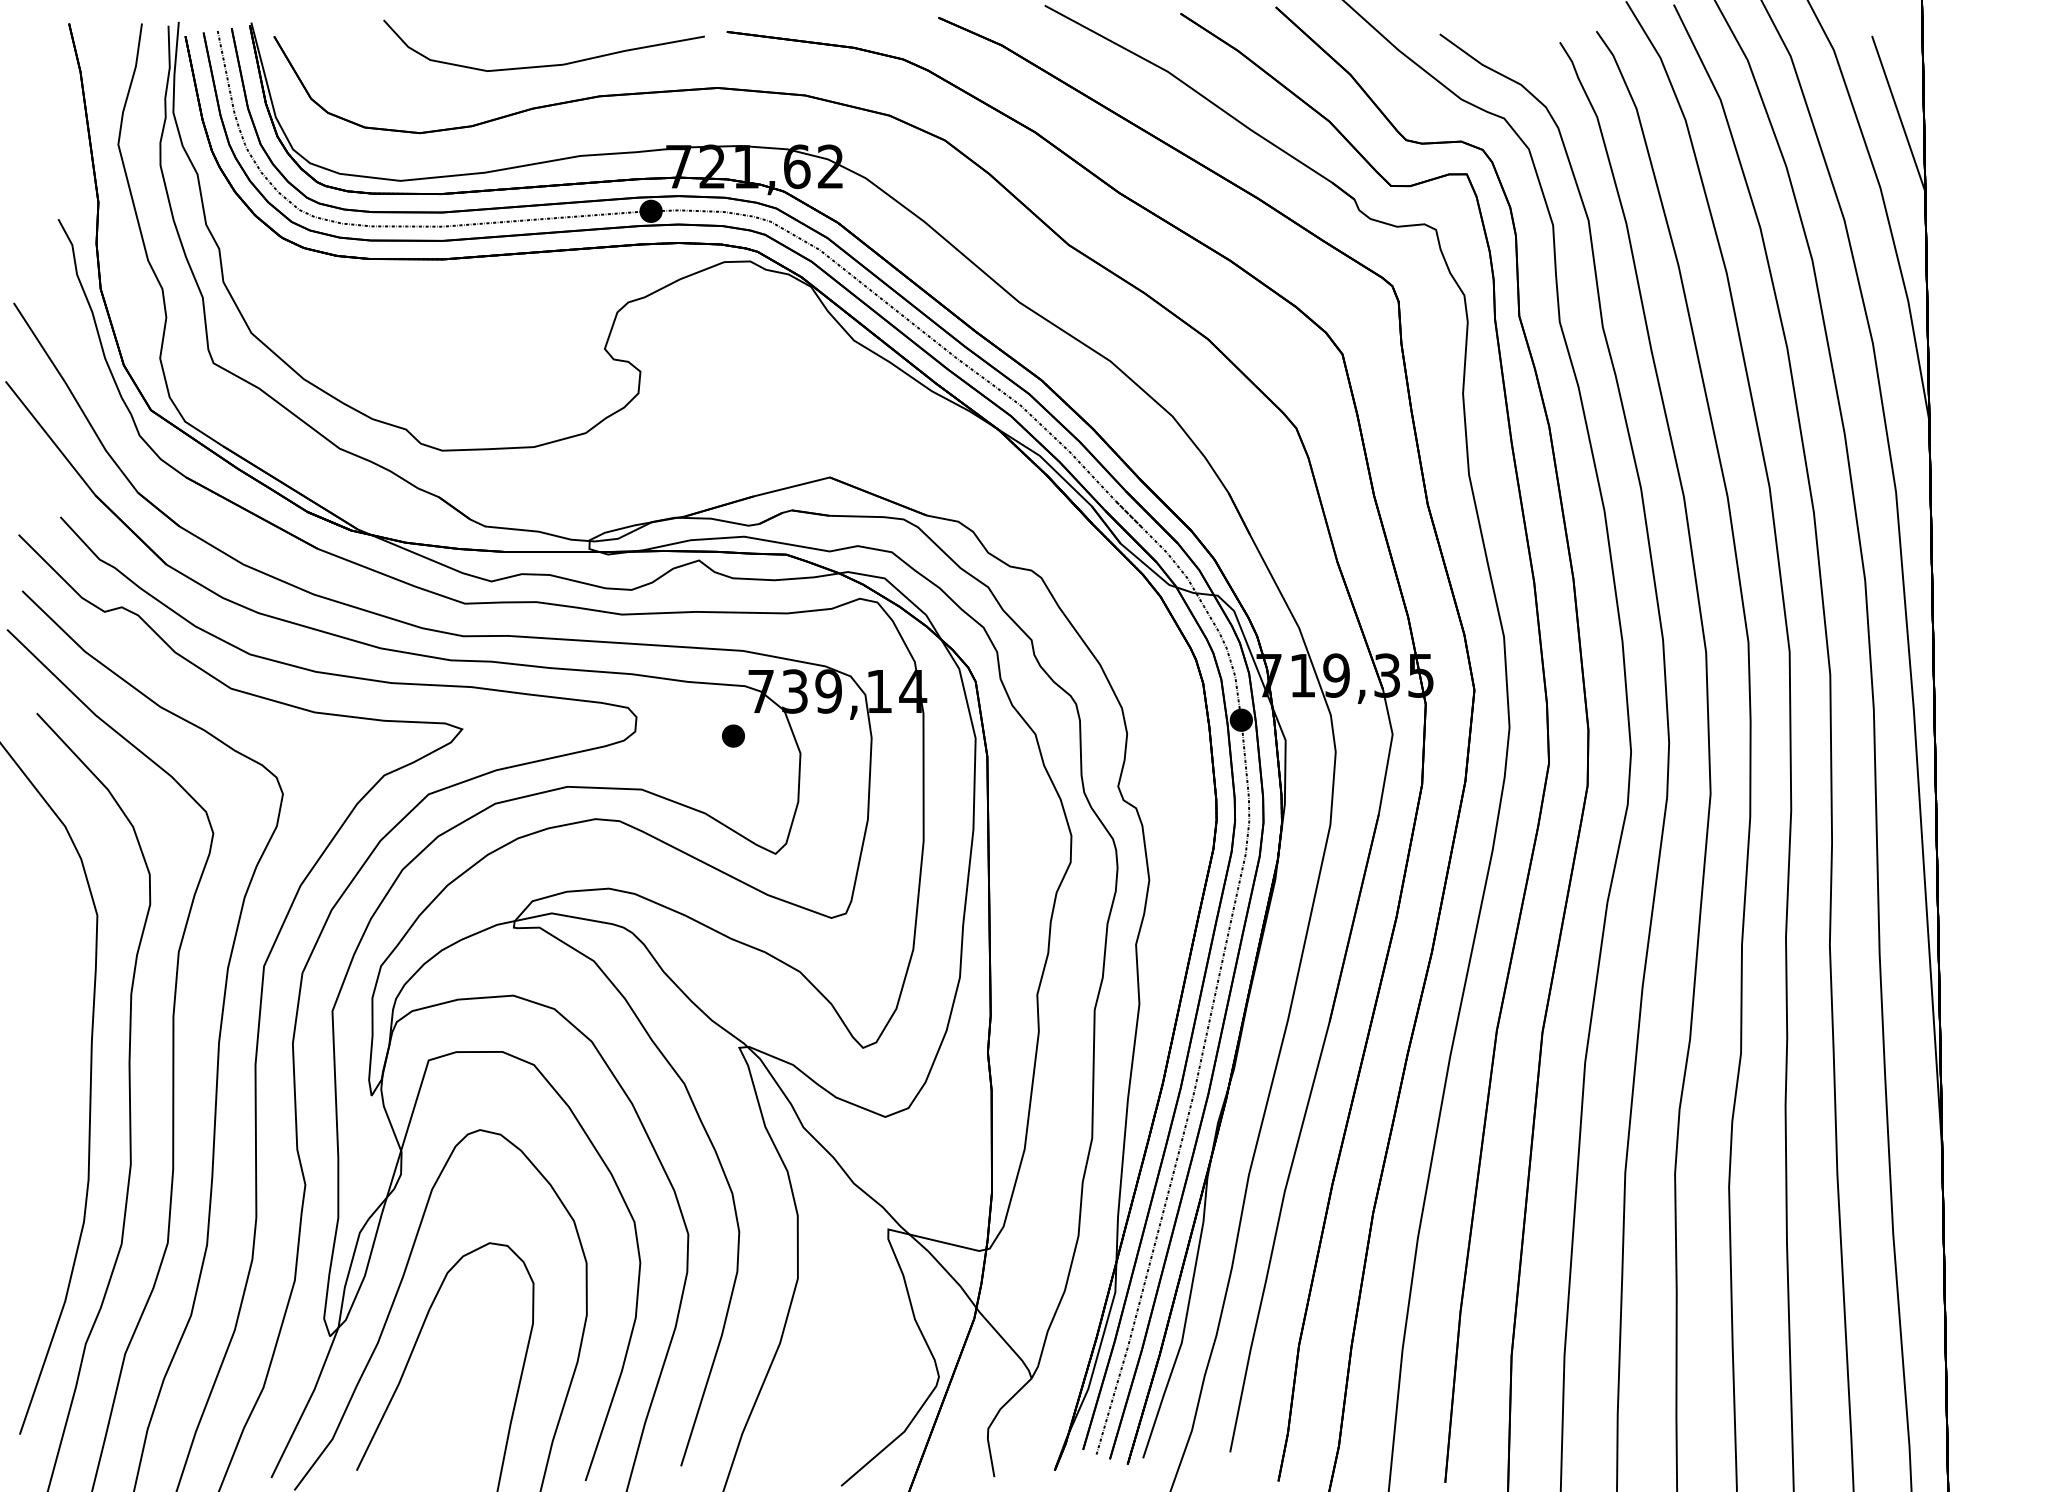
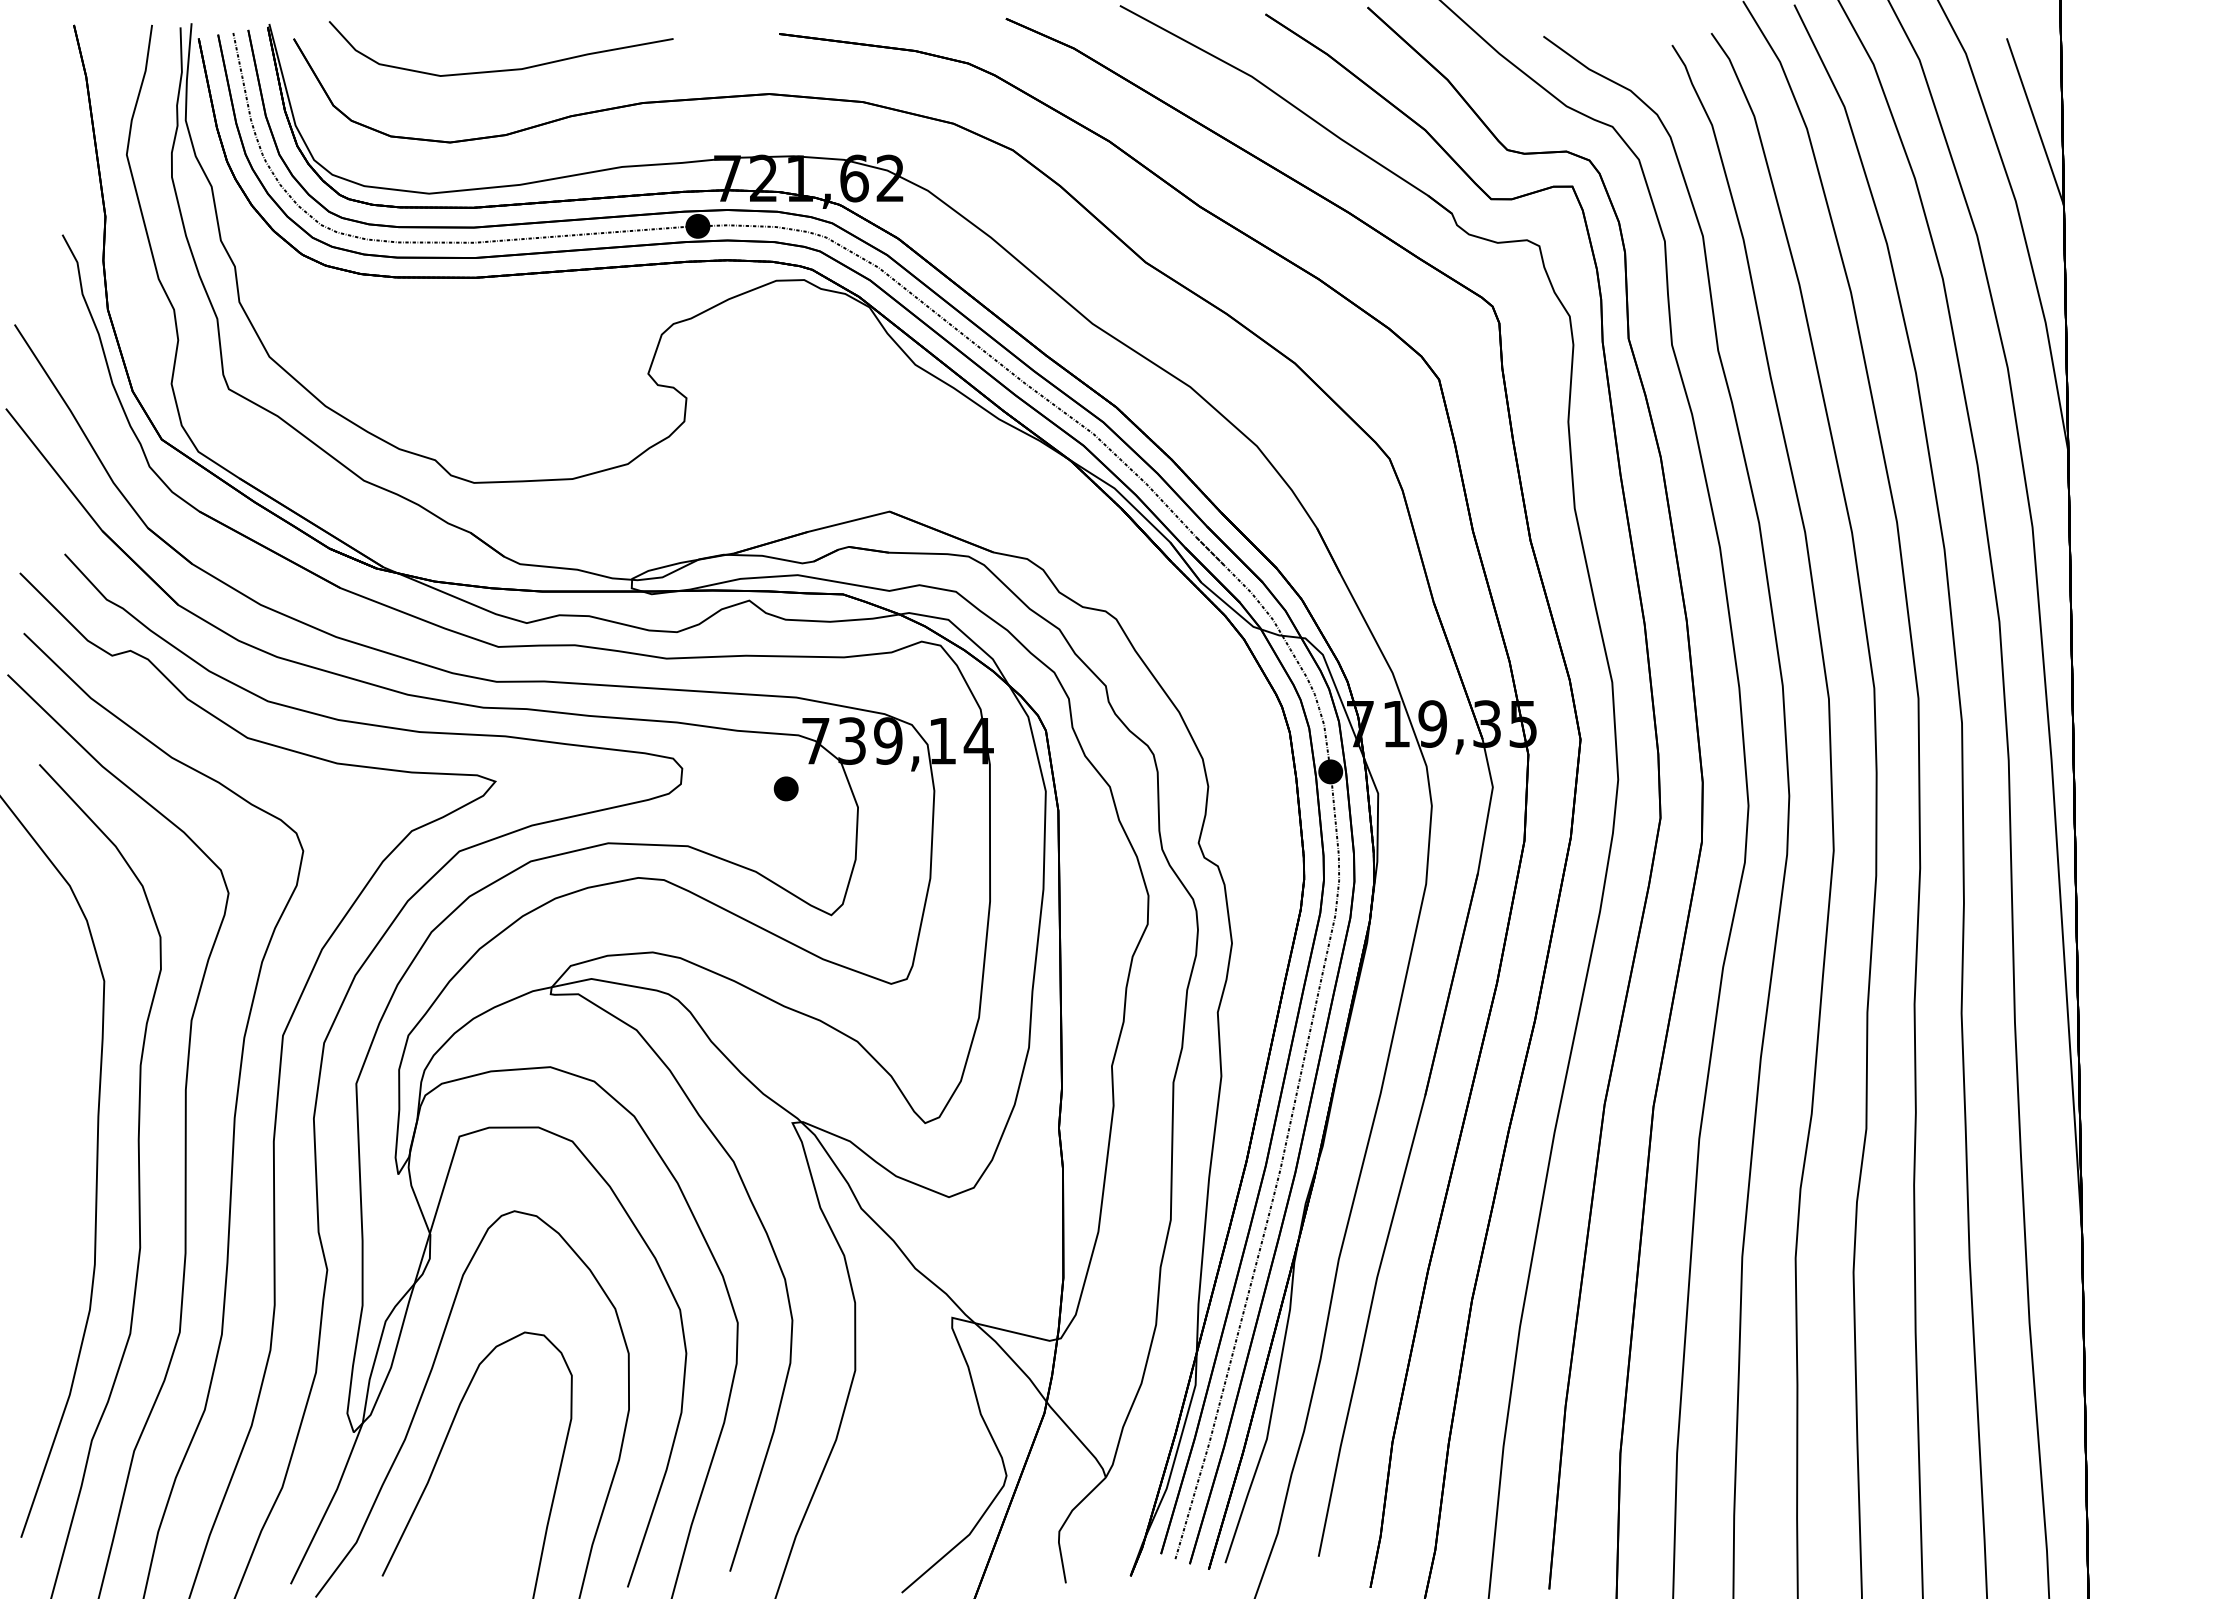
curve: (545, 65) -> (502, 69), moved

